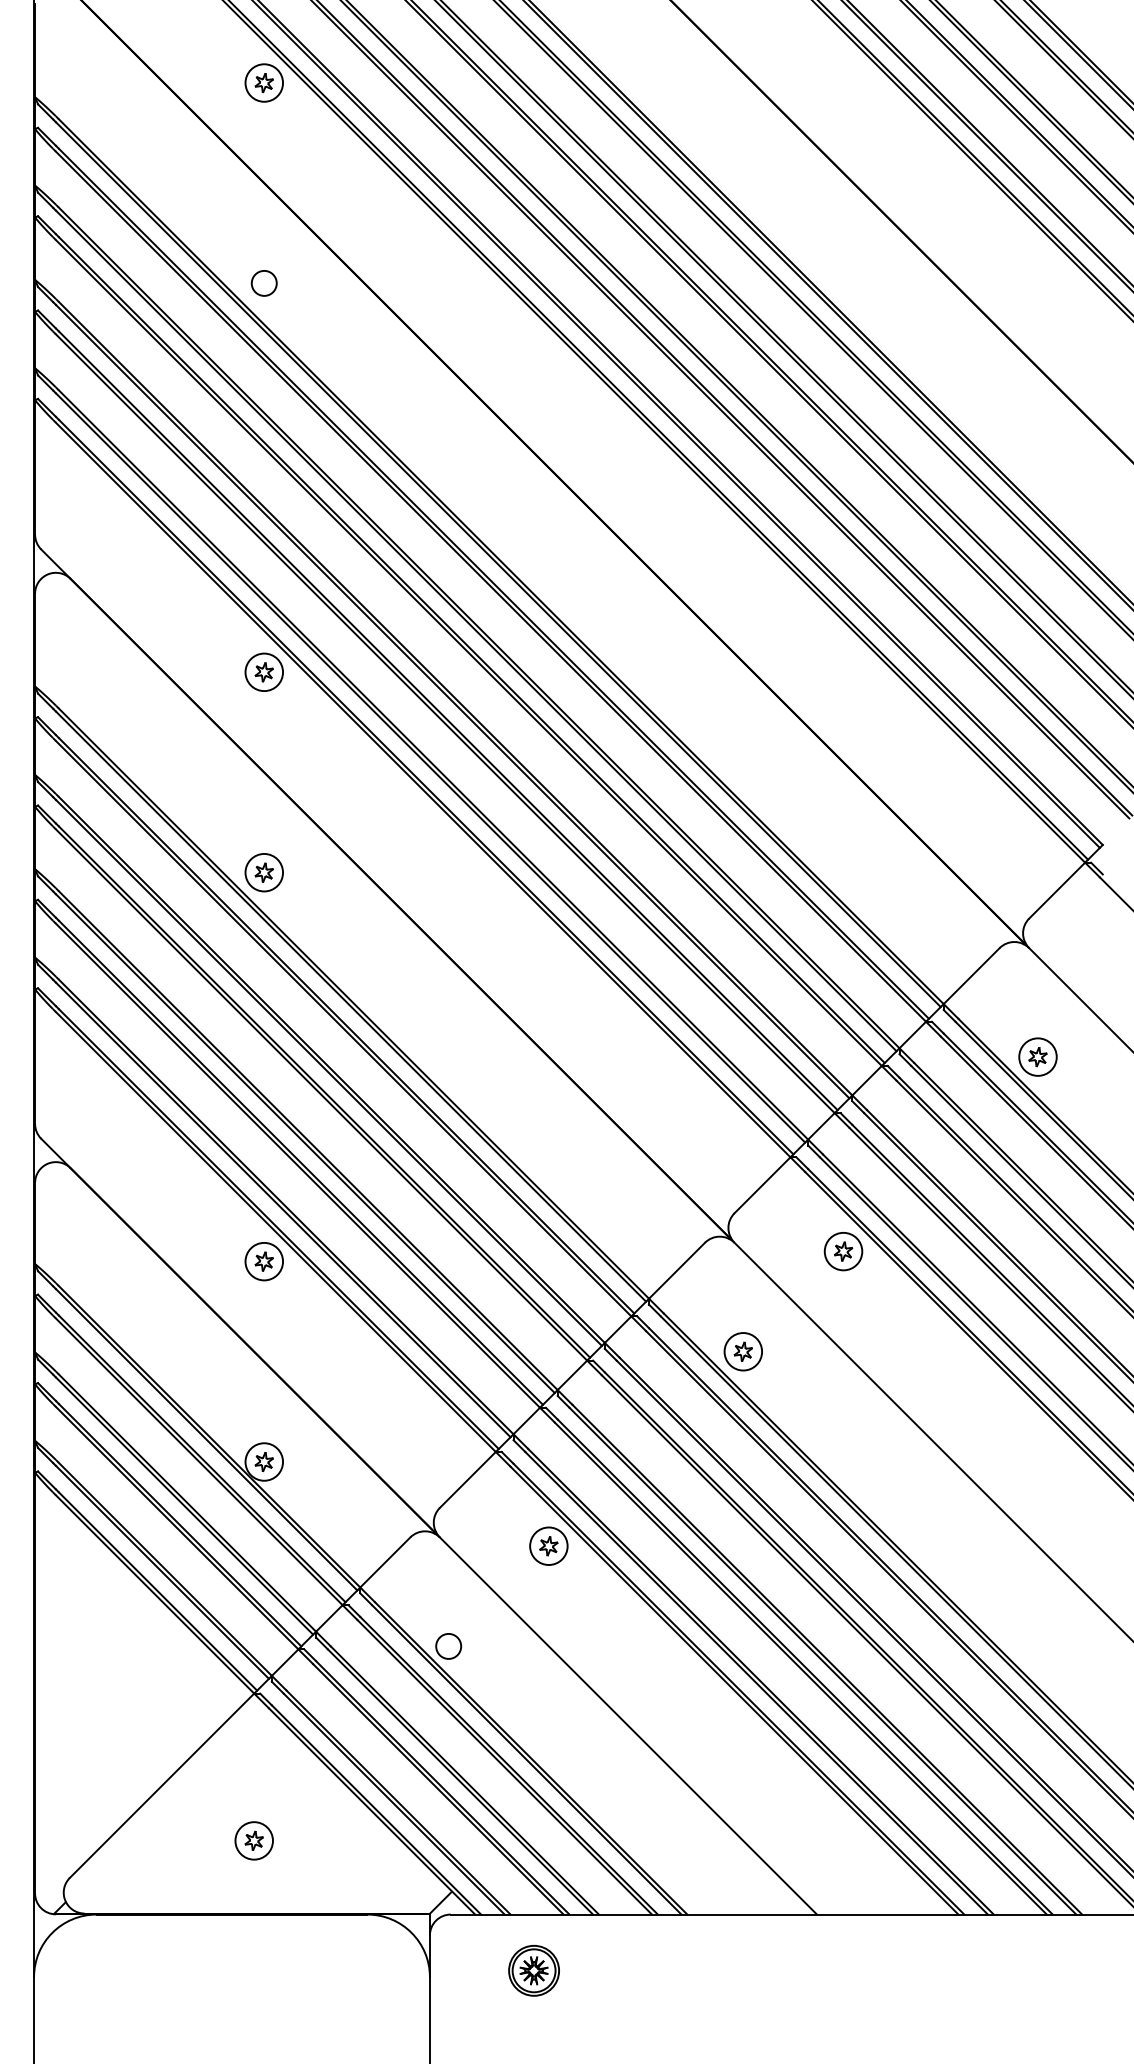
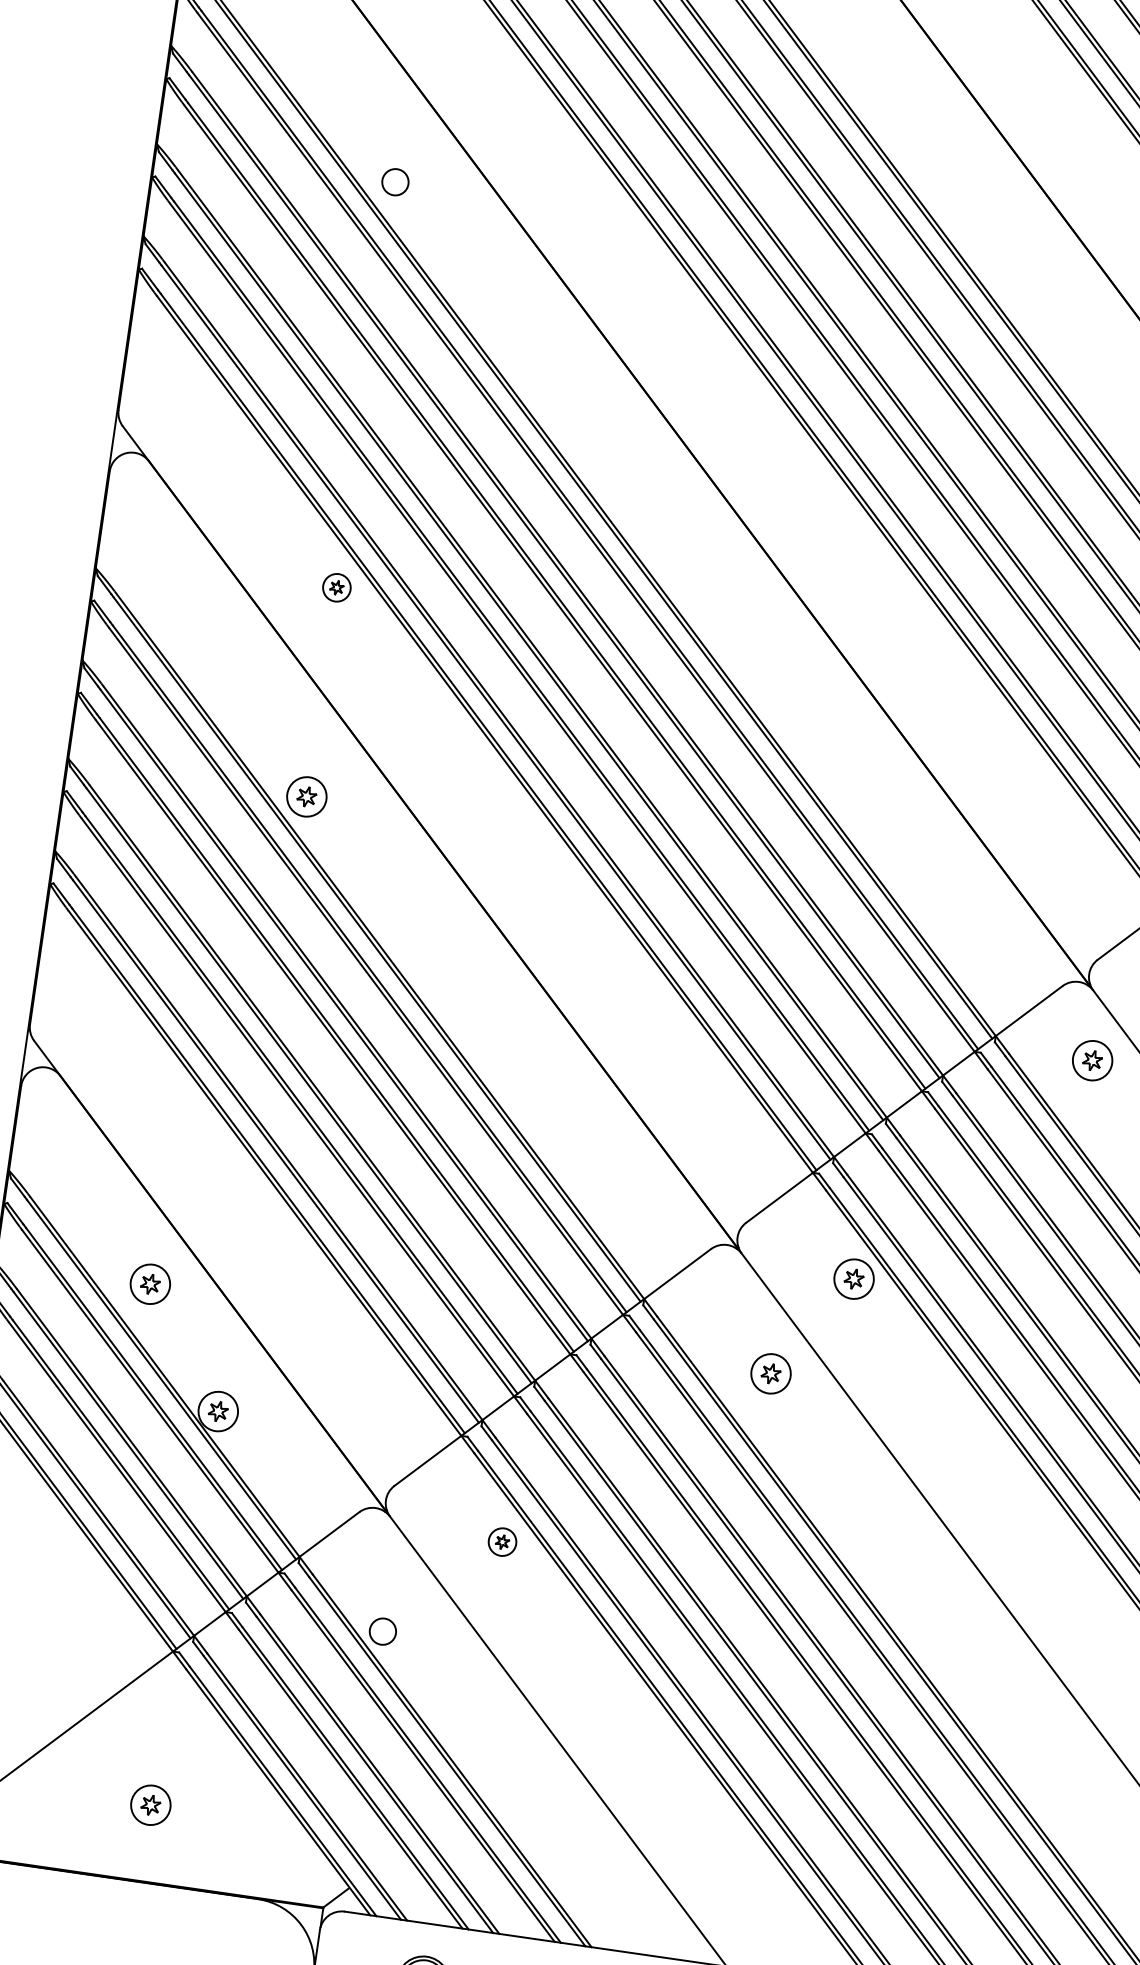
part: (263, 671) -> (336, 586), size x0.7
part: (1037, 1056) -> (1092, 1059), moved
part: (263, 1261) -> (149, 1284), moved
part: (742, 1351) -> (770, 1373), moved
part: (548, 1545) -> (502, 1541), size x0.7

